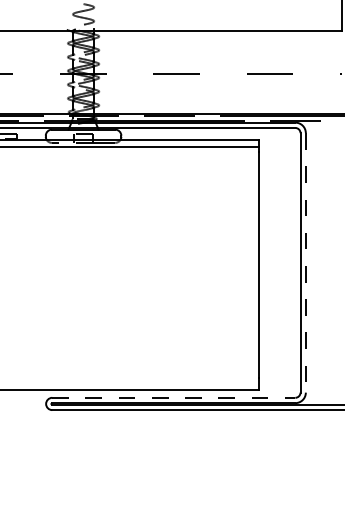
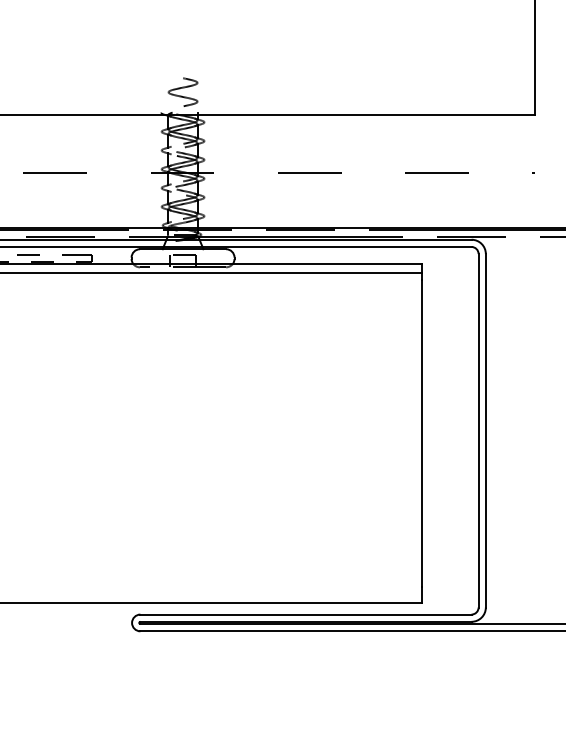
line: (305, 262) -> (485, 430), dashed -> solid
line: (173, 397) -> (305, 614), dashed -> solid

